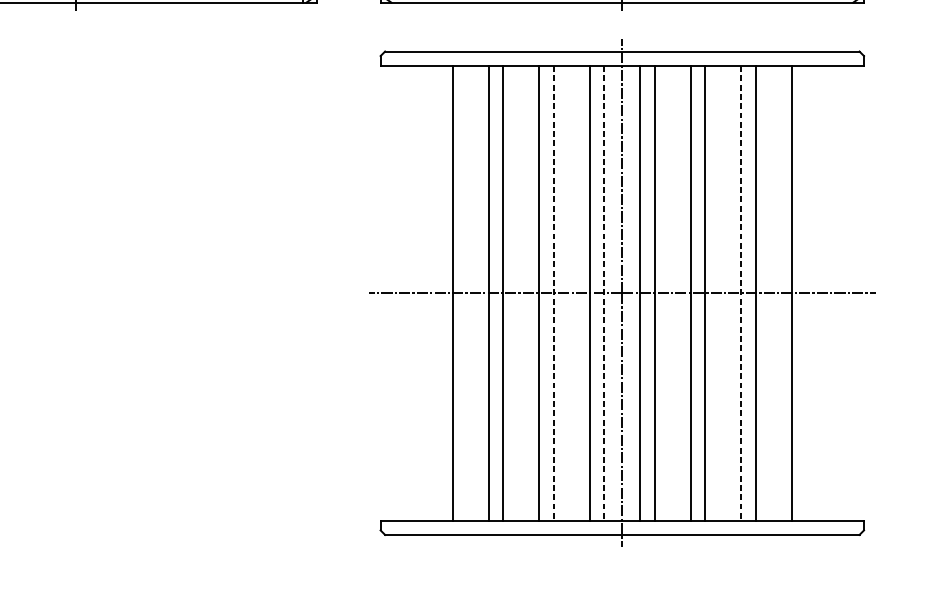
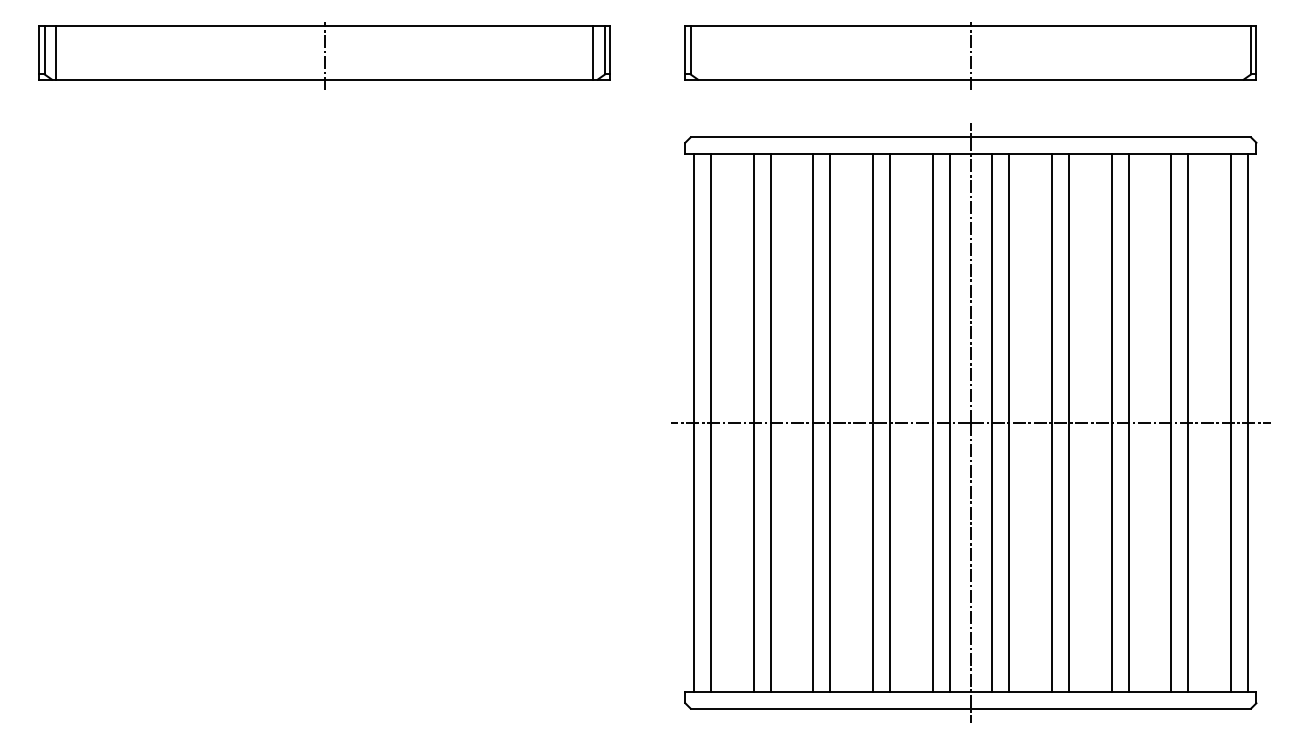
line: (387, 292) -> (693, 422), added
line: (401, 292) -> (710, 422), added
line: (438, 292) -> (753, 422), added
line: (806, 292) -> (1188, 422), added
line: (842, 292) -> (1230, 422), added
line: (856, 292) -> (1247, 422), added
line: (553, 293) -> (889, 423), dashed -> solid
line: (604, 293) -> (949, 423), dashed -> solid
line: (741, 293) -> (1111, 423), dashed -> solid

